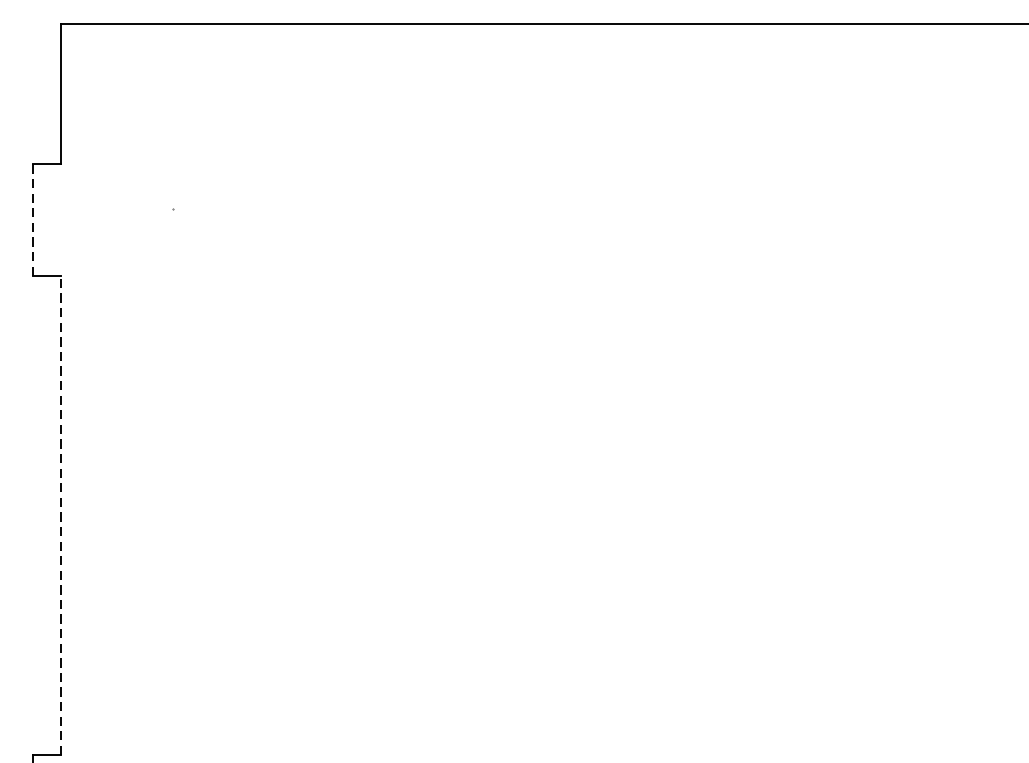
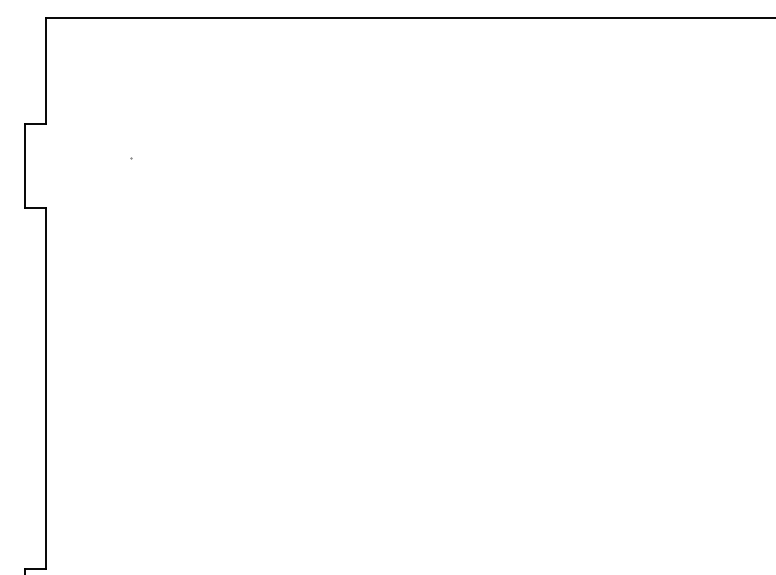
line: (33, 219) -> (25, 165), dashed -> solid
line: (61, 515) -> (46, 388), dashed -> solid

